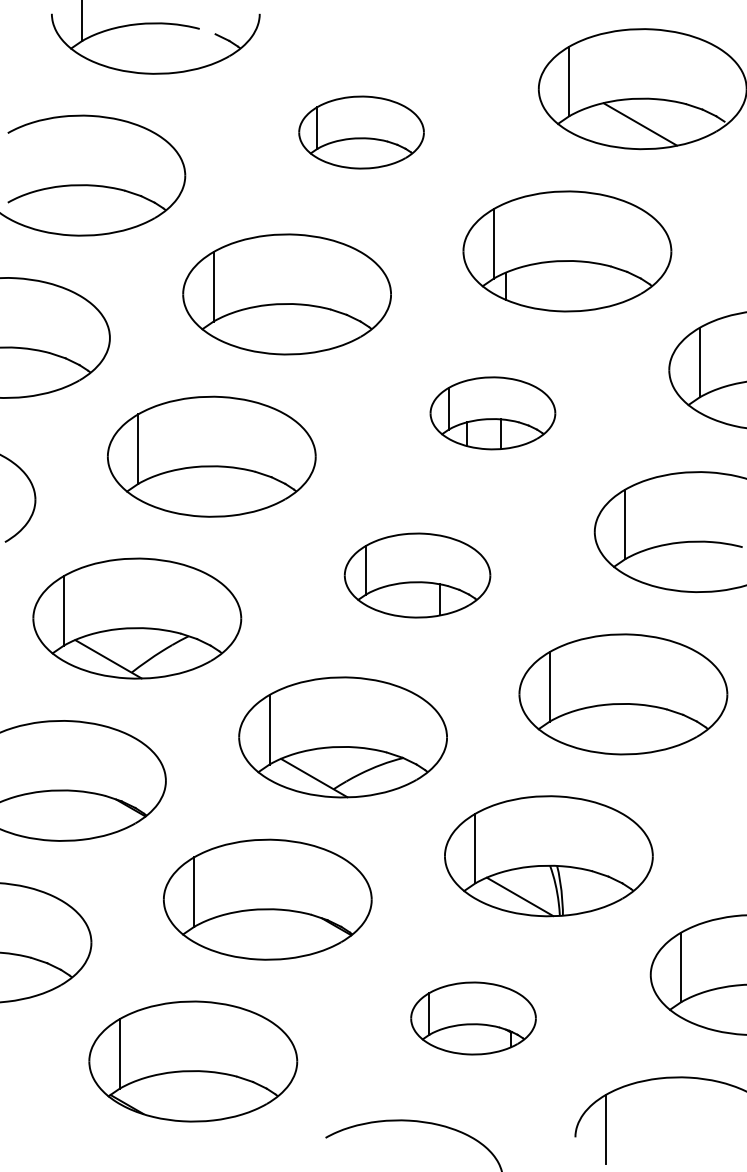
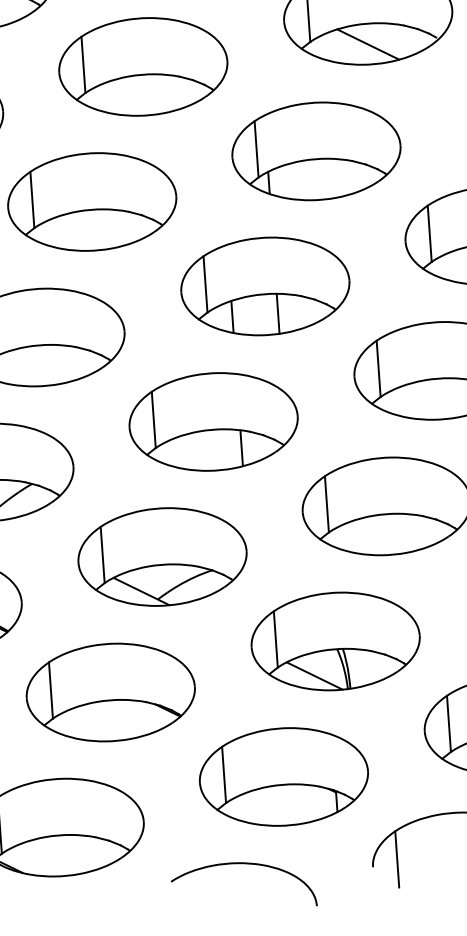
part: (361, 132) -> (143, 66), size x1.67
part: (492, 413) -> (265, 286), size x1.67
part: (417, 575) -> (213, 421), size x1.43
part: (473, 1018) -> (283, 776), size x1.67

